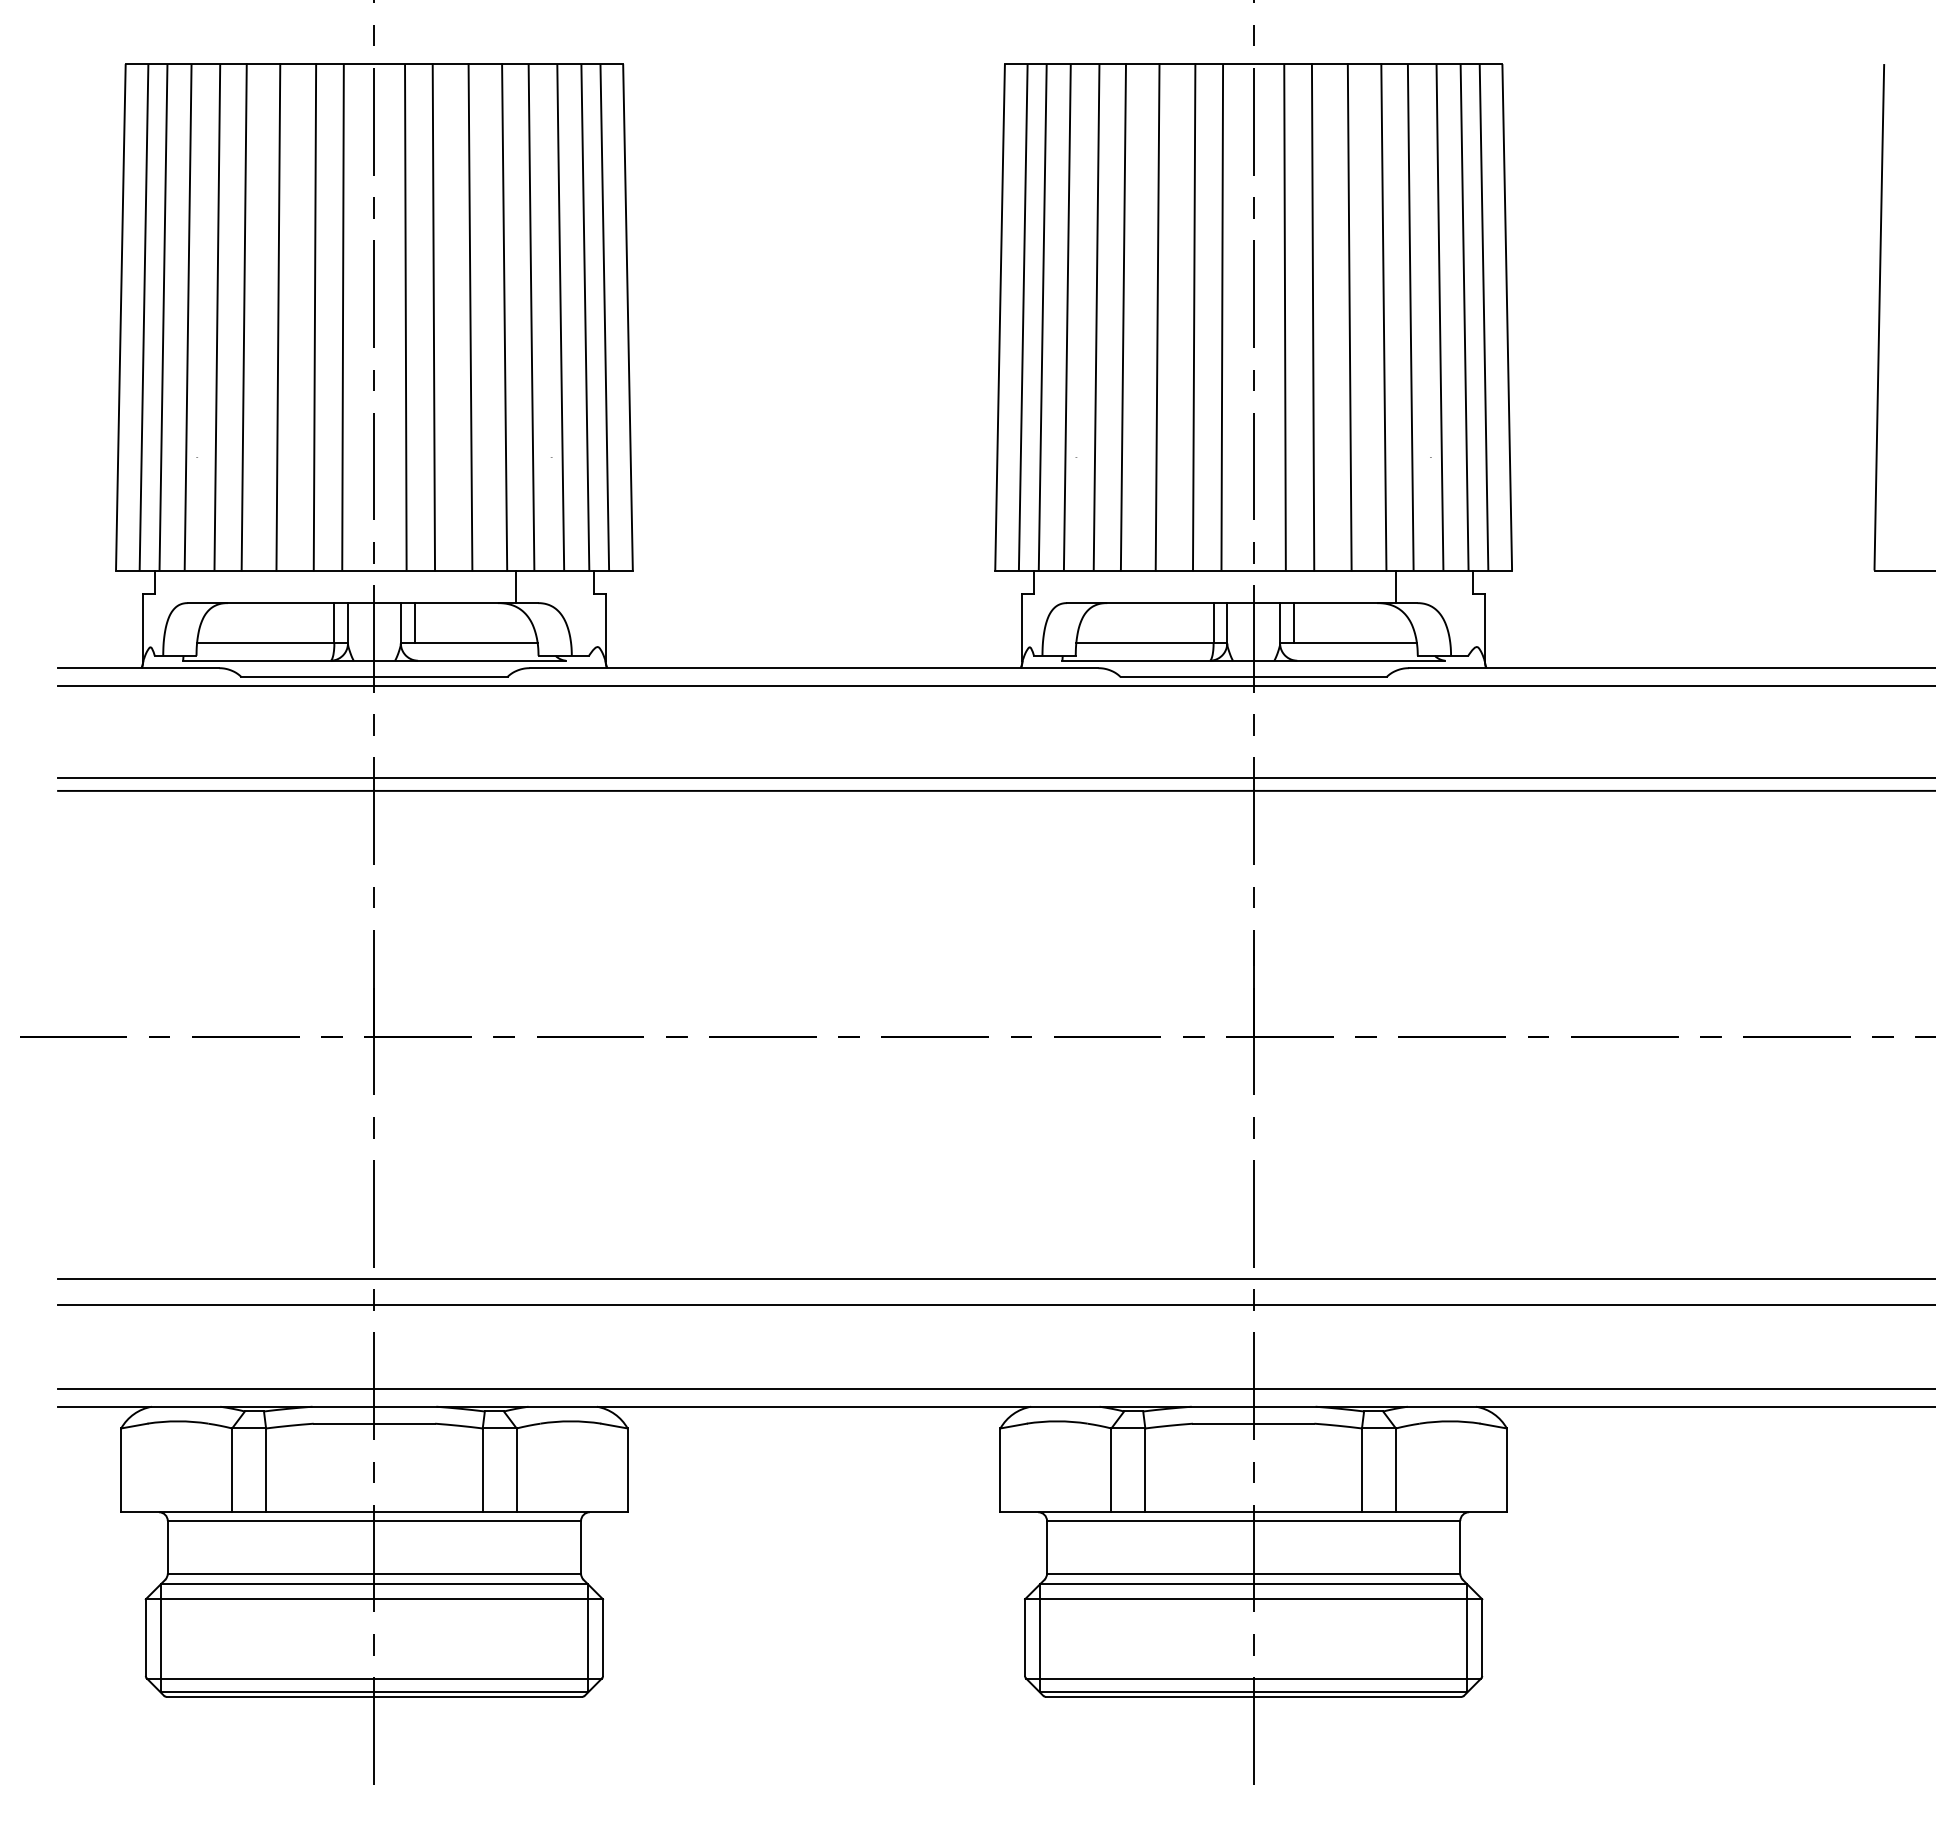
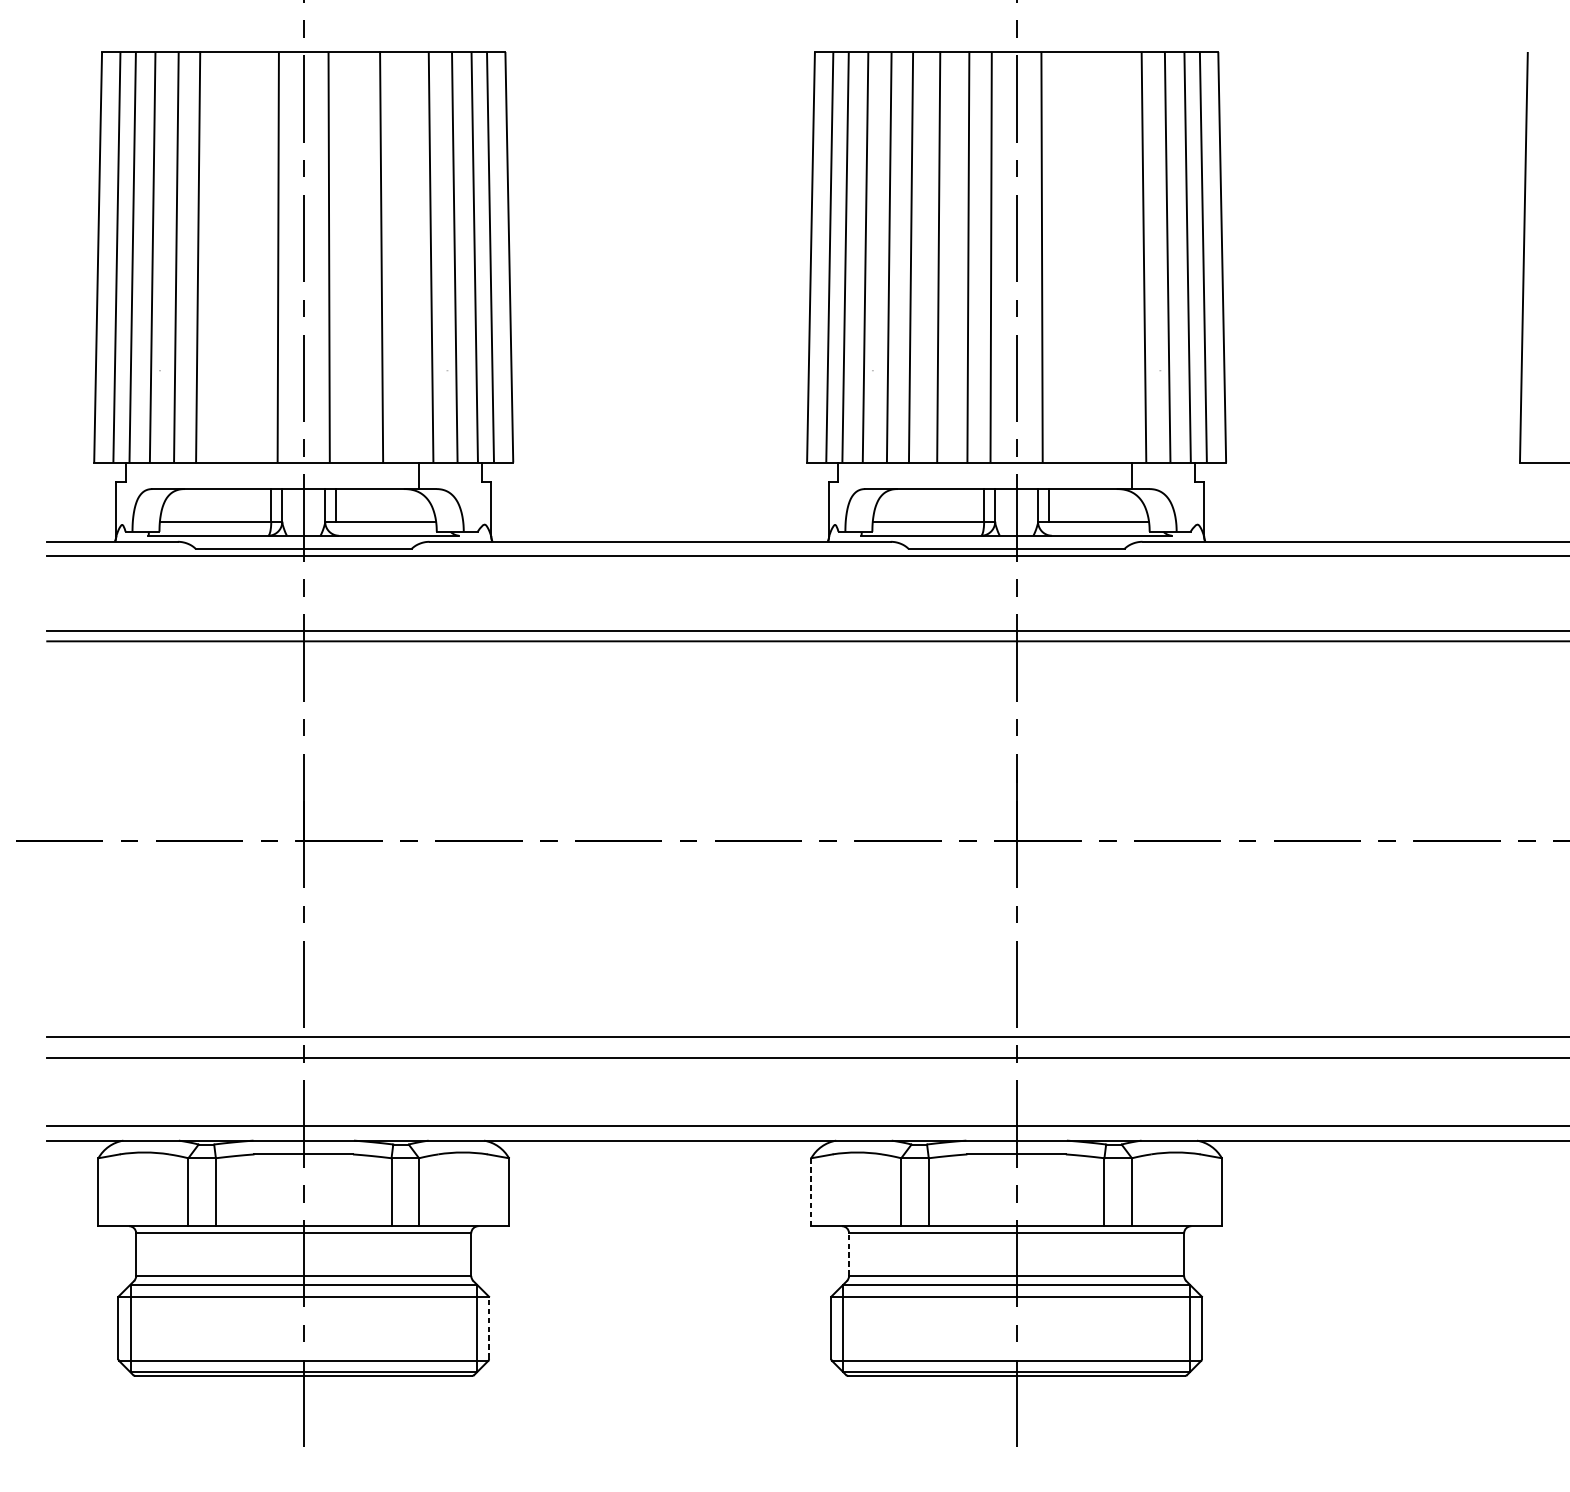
line: (278, 317) -> (225, 257), removed
line: (314, 317) -> (255, 257), removed
line: (433, 317) -> (351, 257), removed
line: (504, 317) -> (409, 257), removed
line: (1312, 317) -> (1064, 257), removed
line: (1349, 317) -> (1094, 257), removed
line: (1383, 317) -> (1121, 257), removed
line: (1000, 1470) -> (811, 1192), solid -> dashed
line: (1047, 1546) -> (849, 1253), solid -> dashed
line: (603, 1637) -> (489, 1327), solid -> dashed

